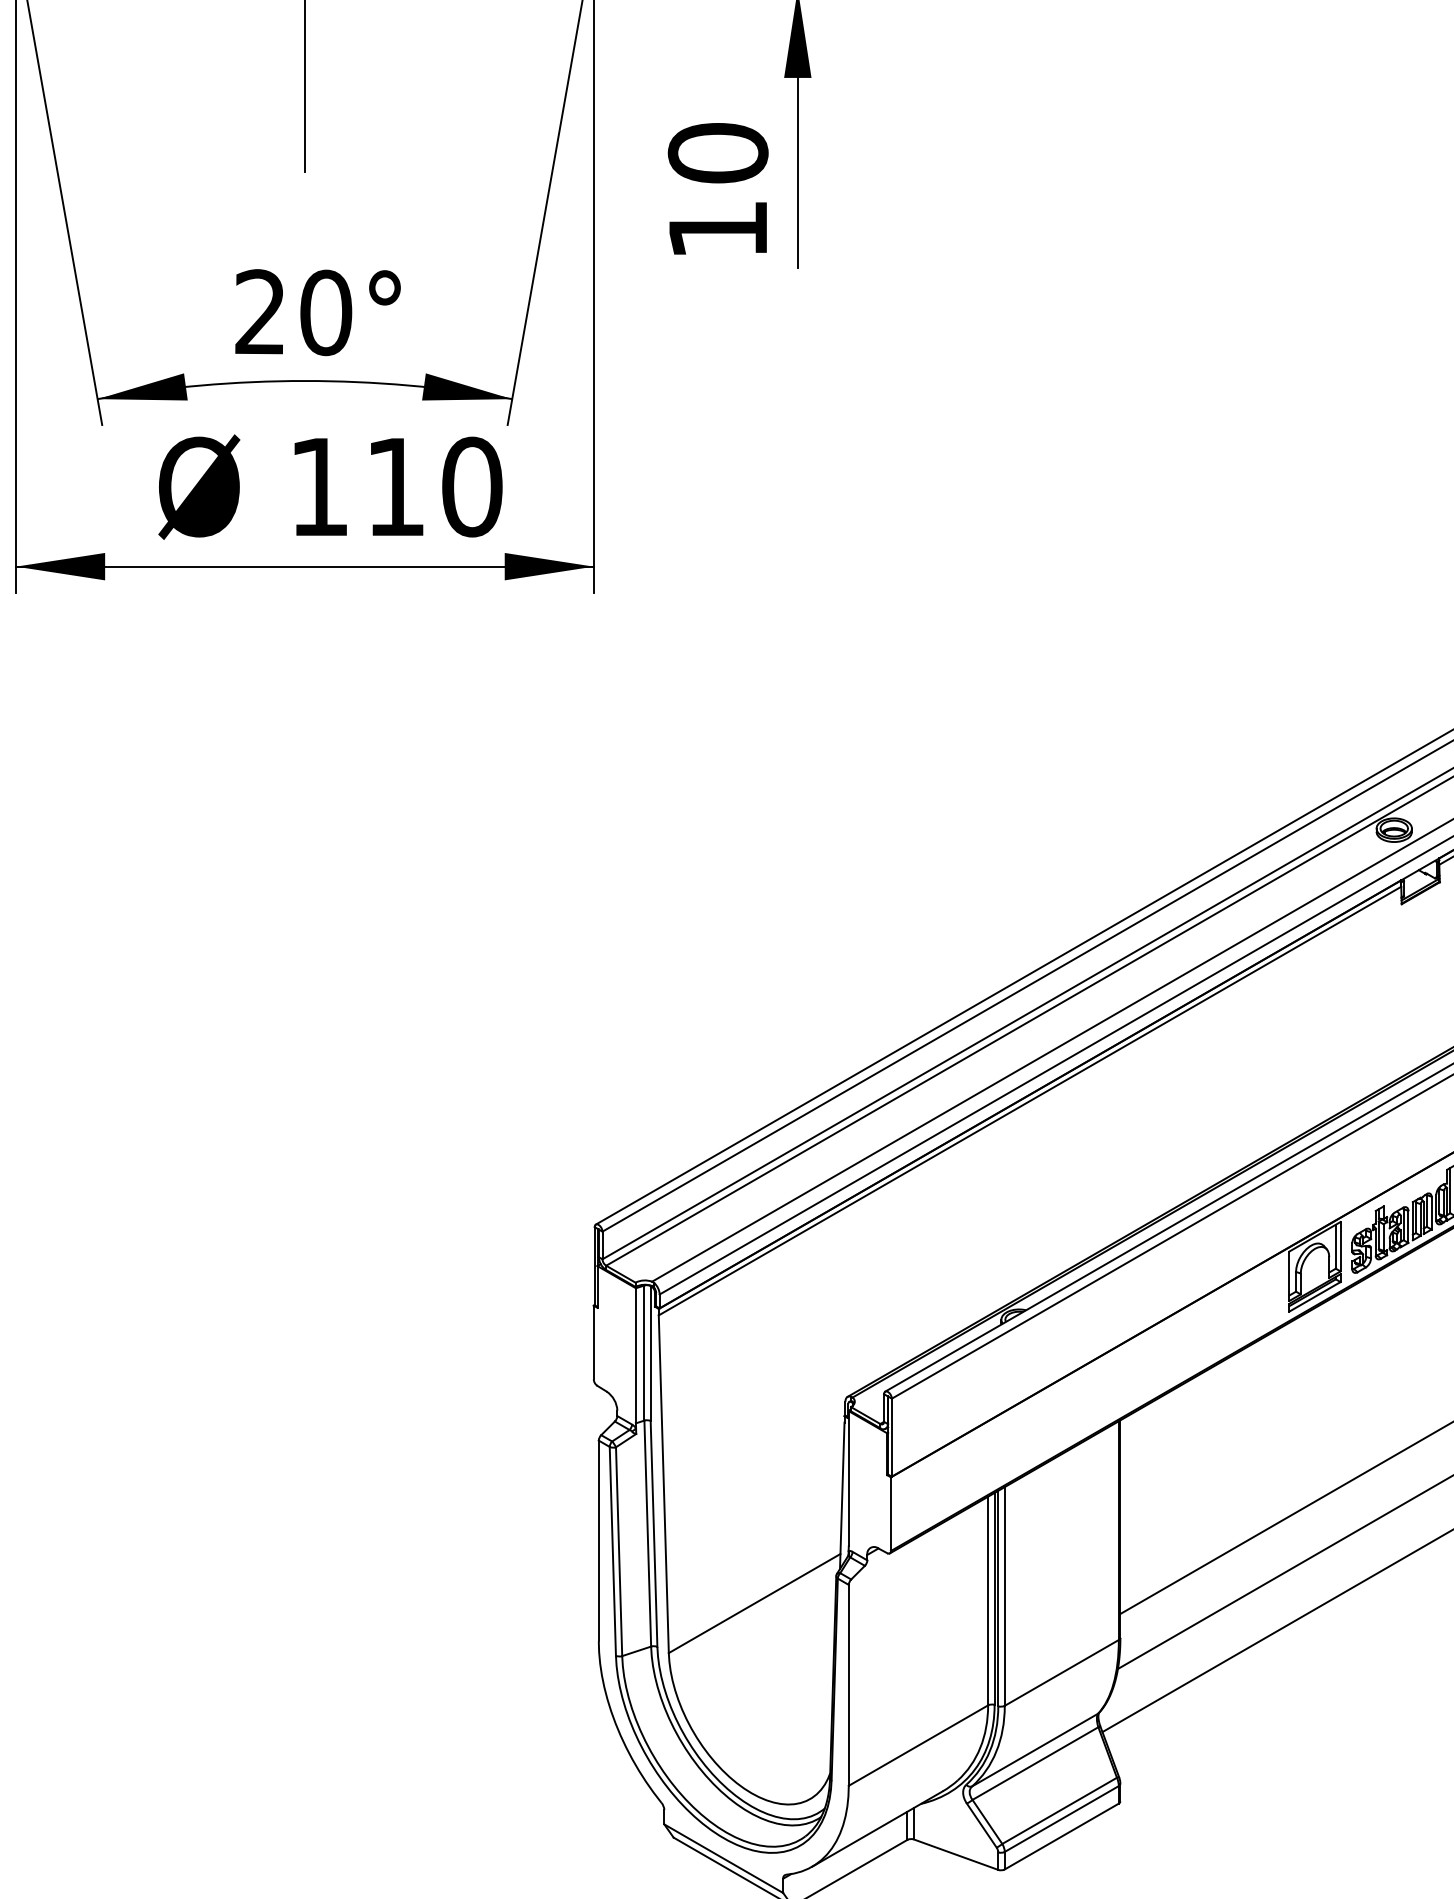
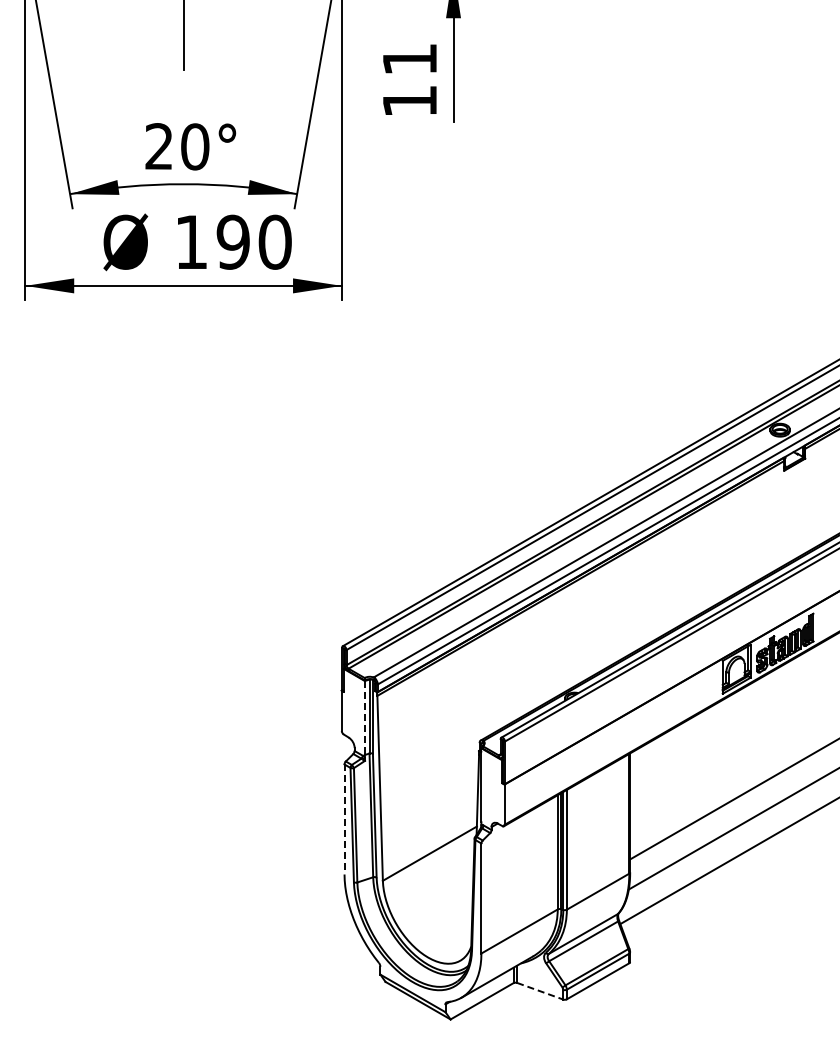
text: (717, 153) -> (409, 59), 10 -> 11
text: (394, 485) -> (232, 241), 110 -> 190
line: (635, 1356) -> (364, 718), solid -> dashed
line: (598, 1541) -> (344, 819), solid -> dashed
line: (956, 1855) -> (540, 991), solid -> dashed

